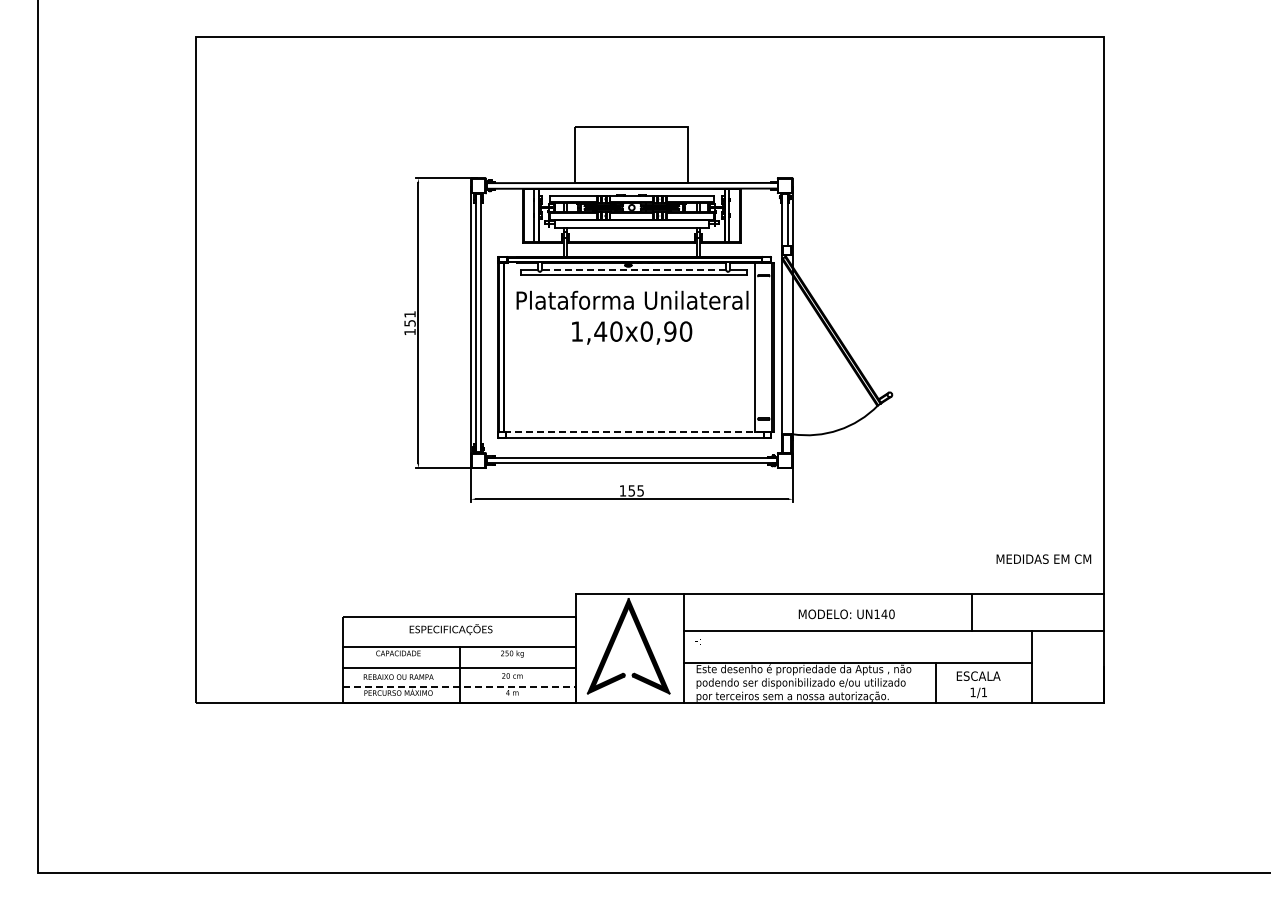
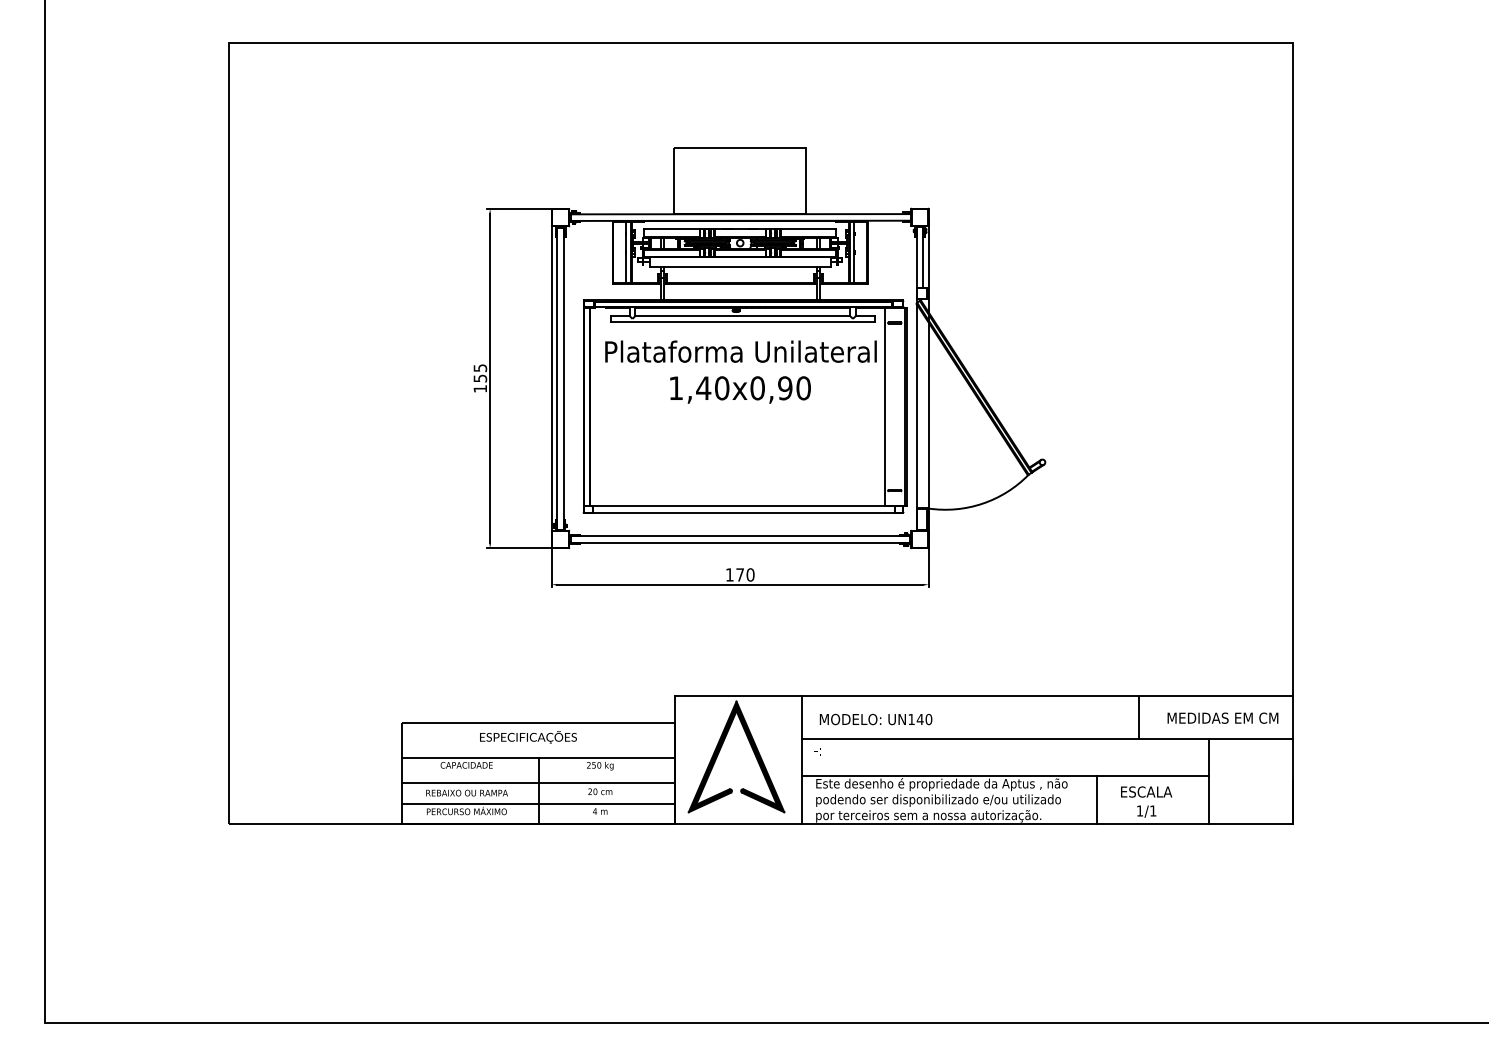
line: (634, 269) -> (743, 315), dashed -> solid
text: (409, 314) -> (479, 368), 151 -> 155
line: (634, 432) -> (743, 506), dashed -> solid
text: (636, 490) -> (745, 574), 155 -> 170
text: (1043, 558) -> (1222, 717), moved
text: (846, 614) -> (875, 719), moved
line: (459, 686) -> (538, 804), dashed -> solid

